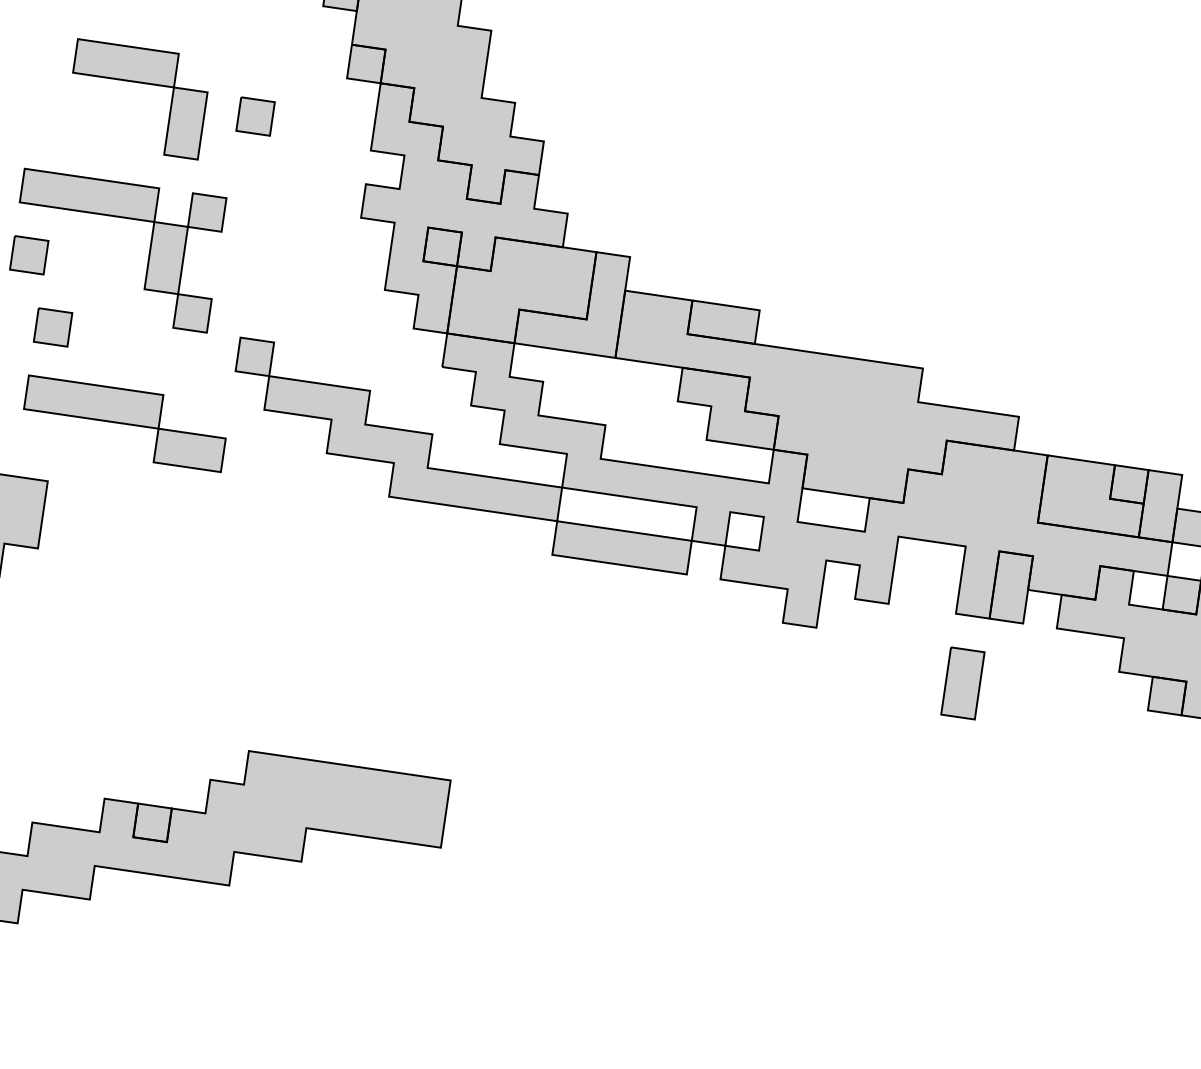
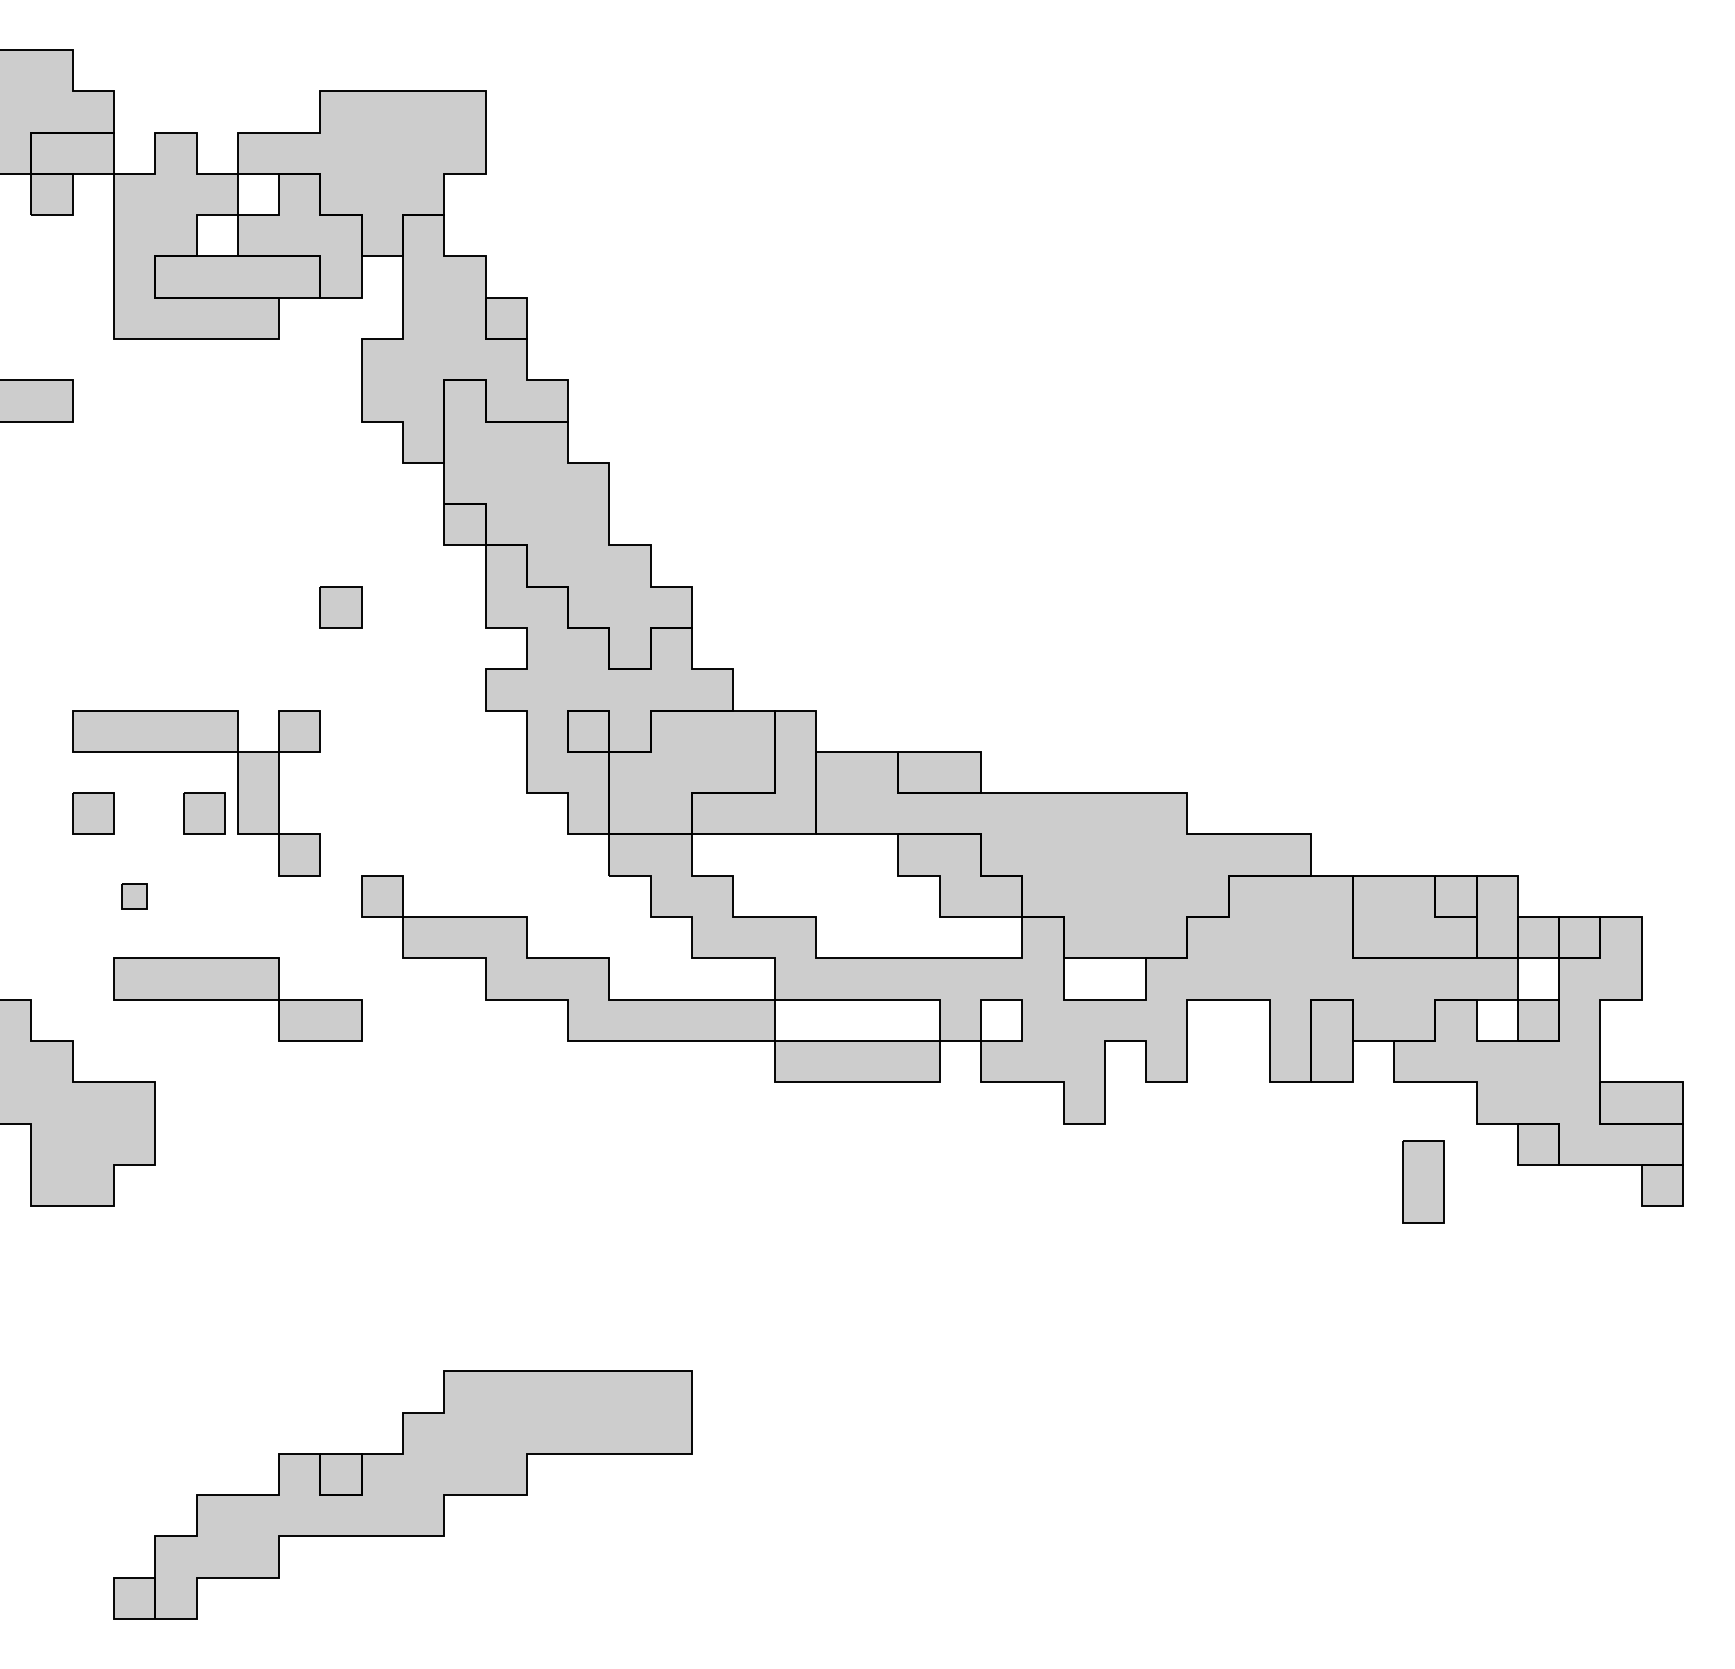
part: (140, 83) -> (196, 587), removed
part: (119, 268) -> (204, 813), added
part: (52, 327) -> (134, 896), size x0.6
part: (962, 683) -> (1423, 1181), moved

